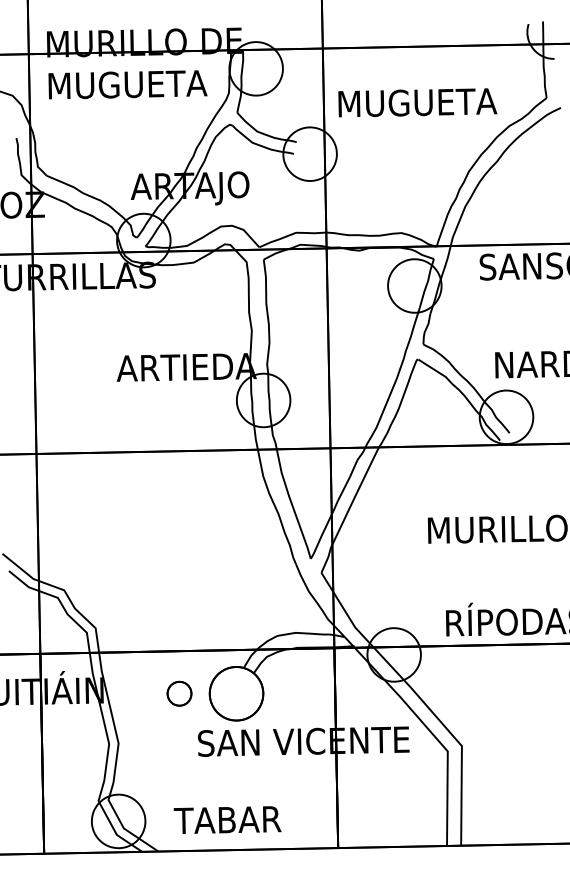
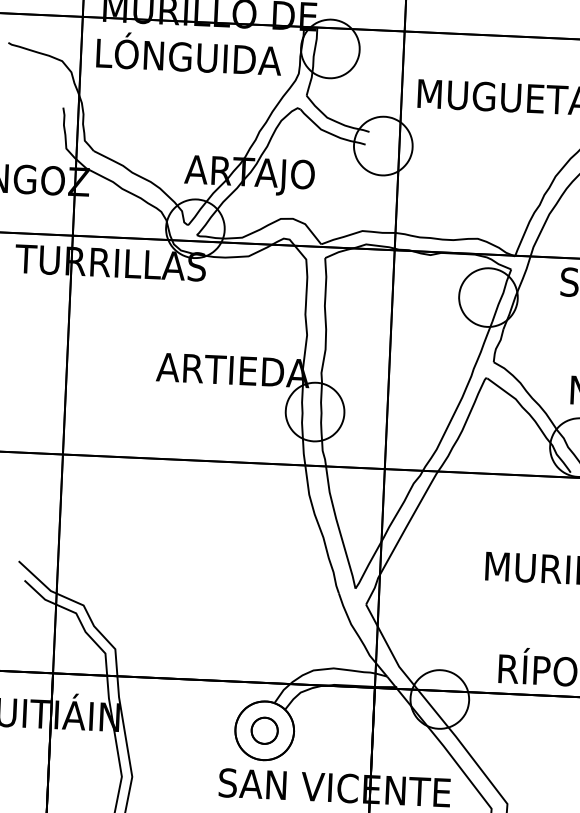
text: (127, 82) -> (188, 54), MUGUETA -> LÓNGUIDA
part: (179, 693) -> (264, 730), moved

